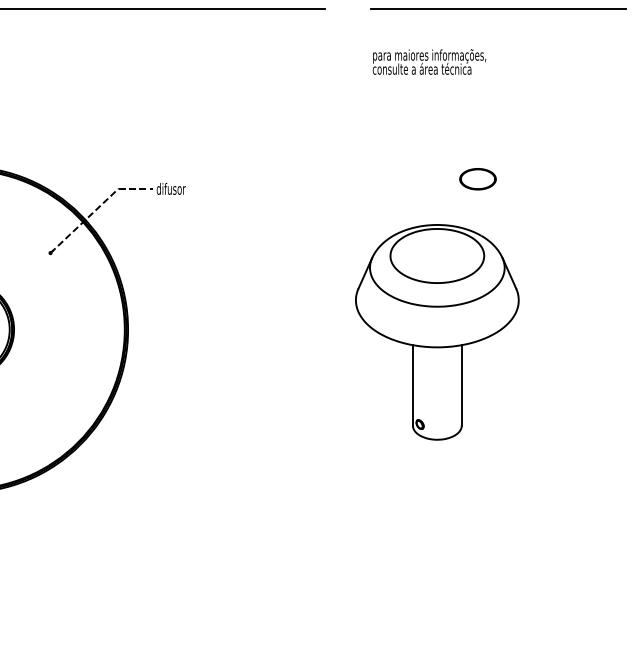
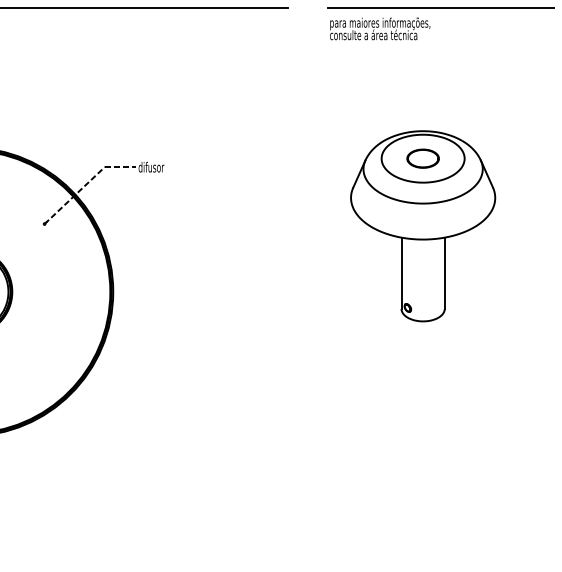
text: (429, 61) -> (380, 28), moved
part: (437, 332) -> (423, 226), moved

